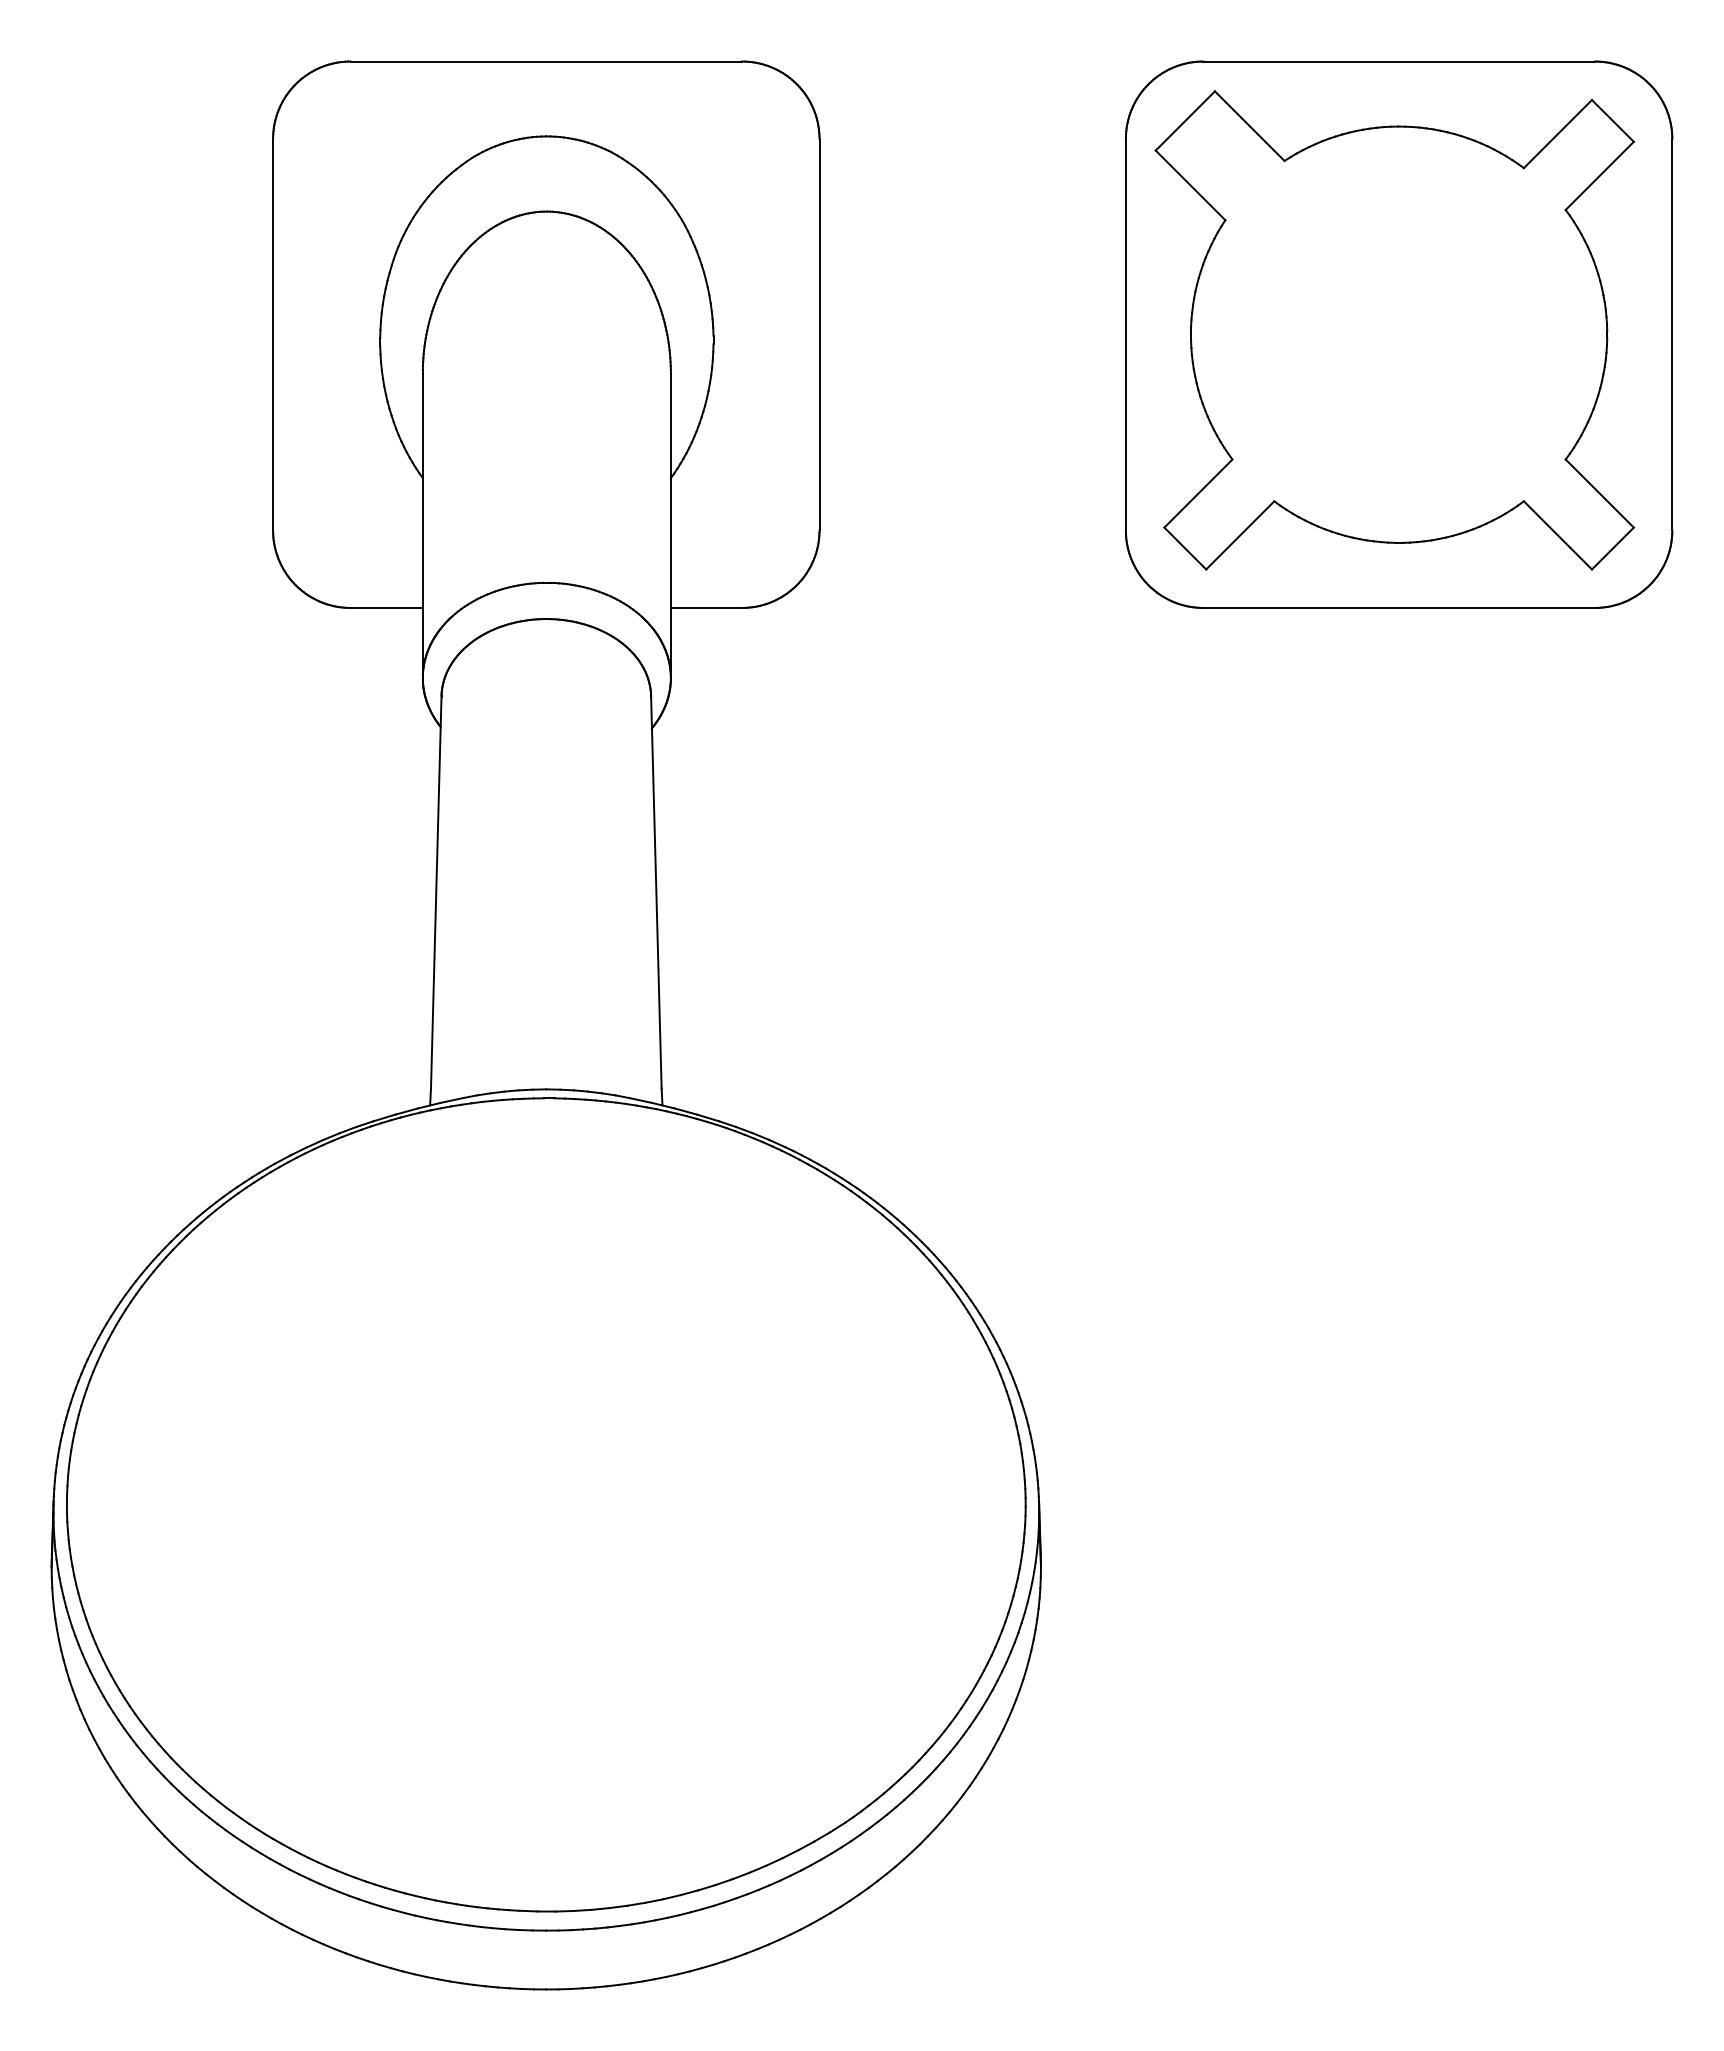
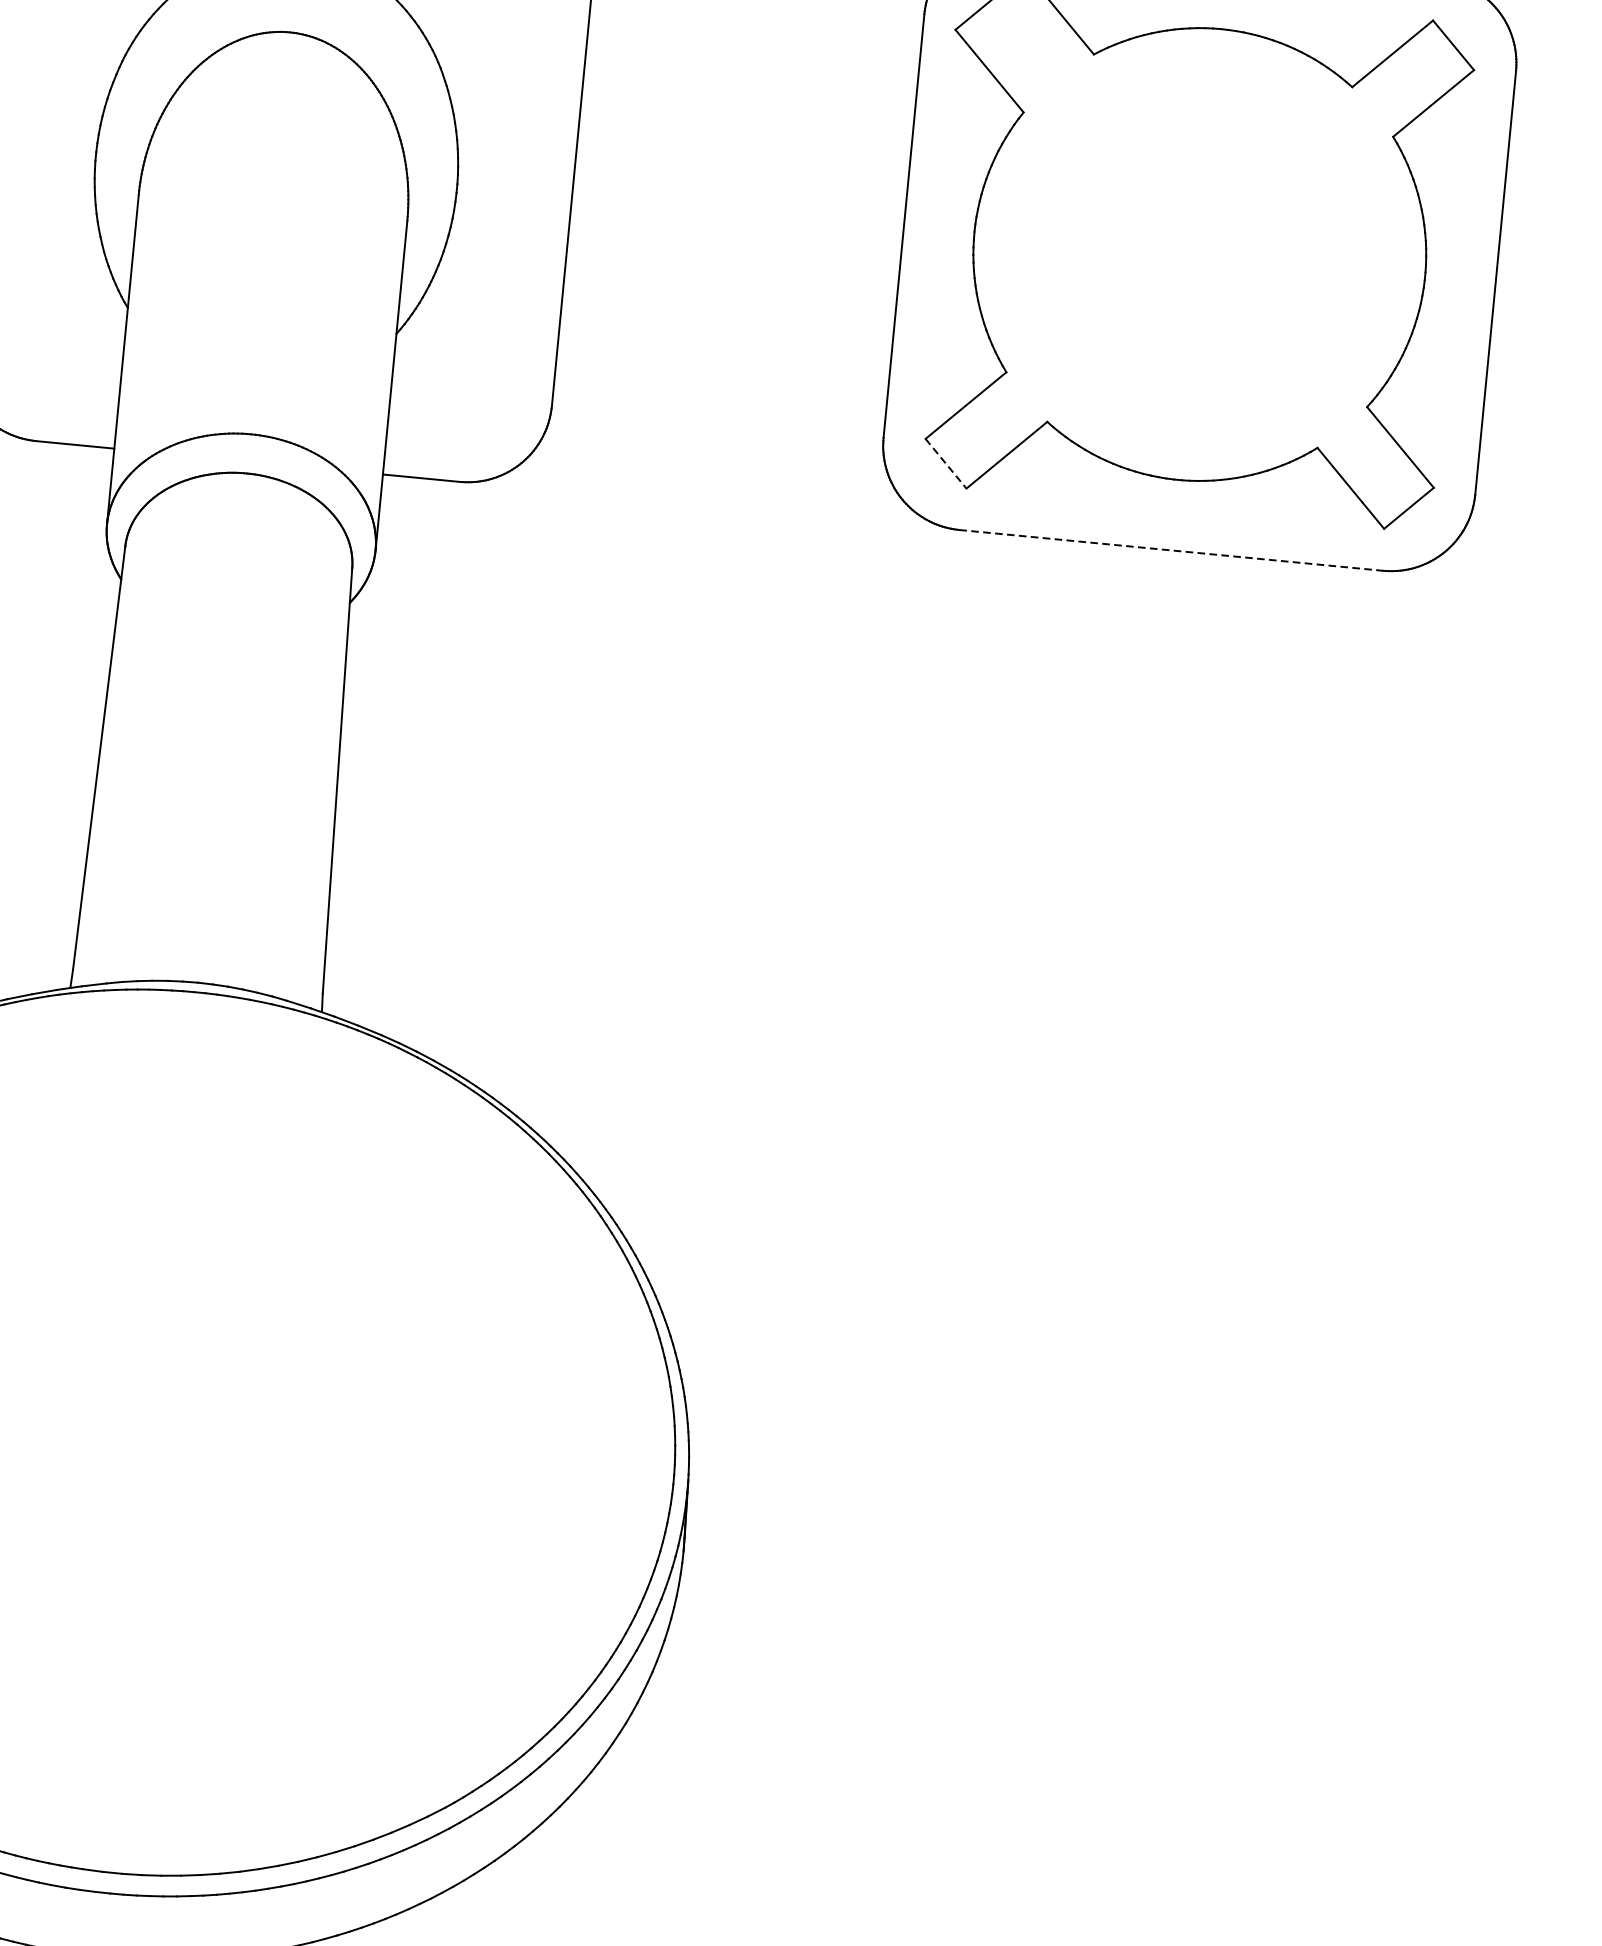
line: (1185, 548) -> (946, 463), solid -> dashed
line: (1399, 608) -> (1171, 550), solid -> dashed

